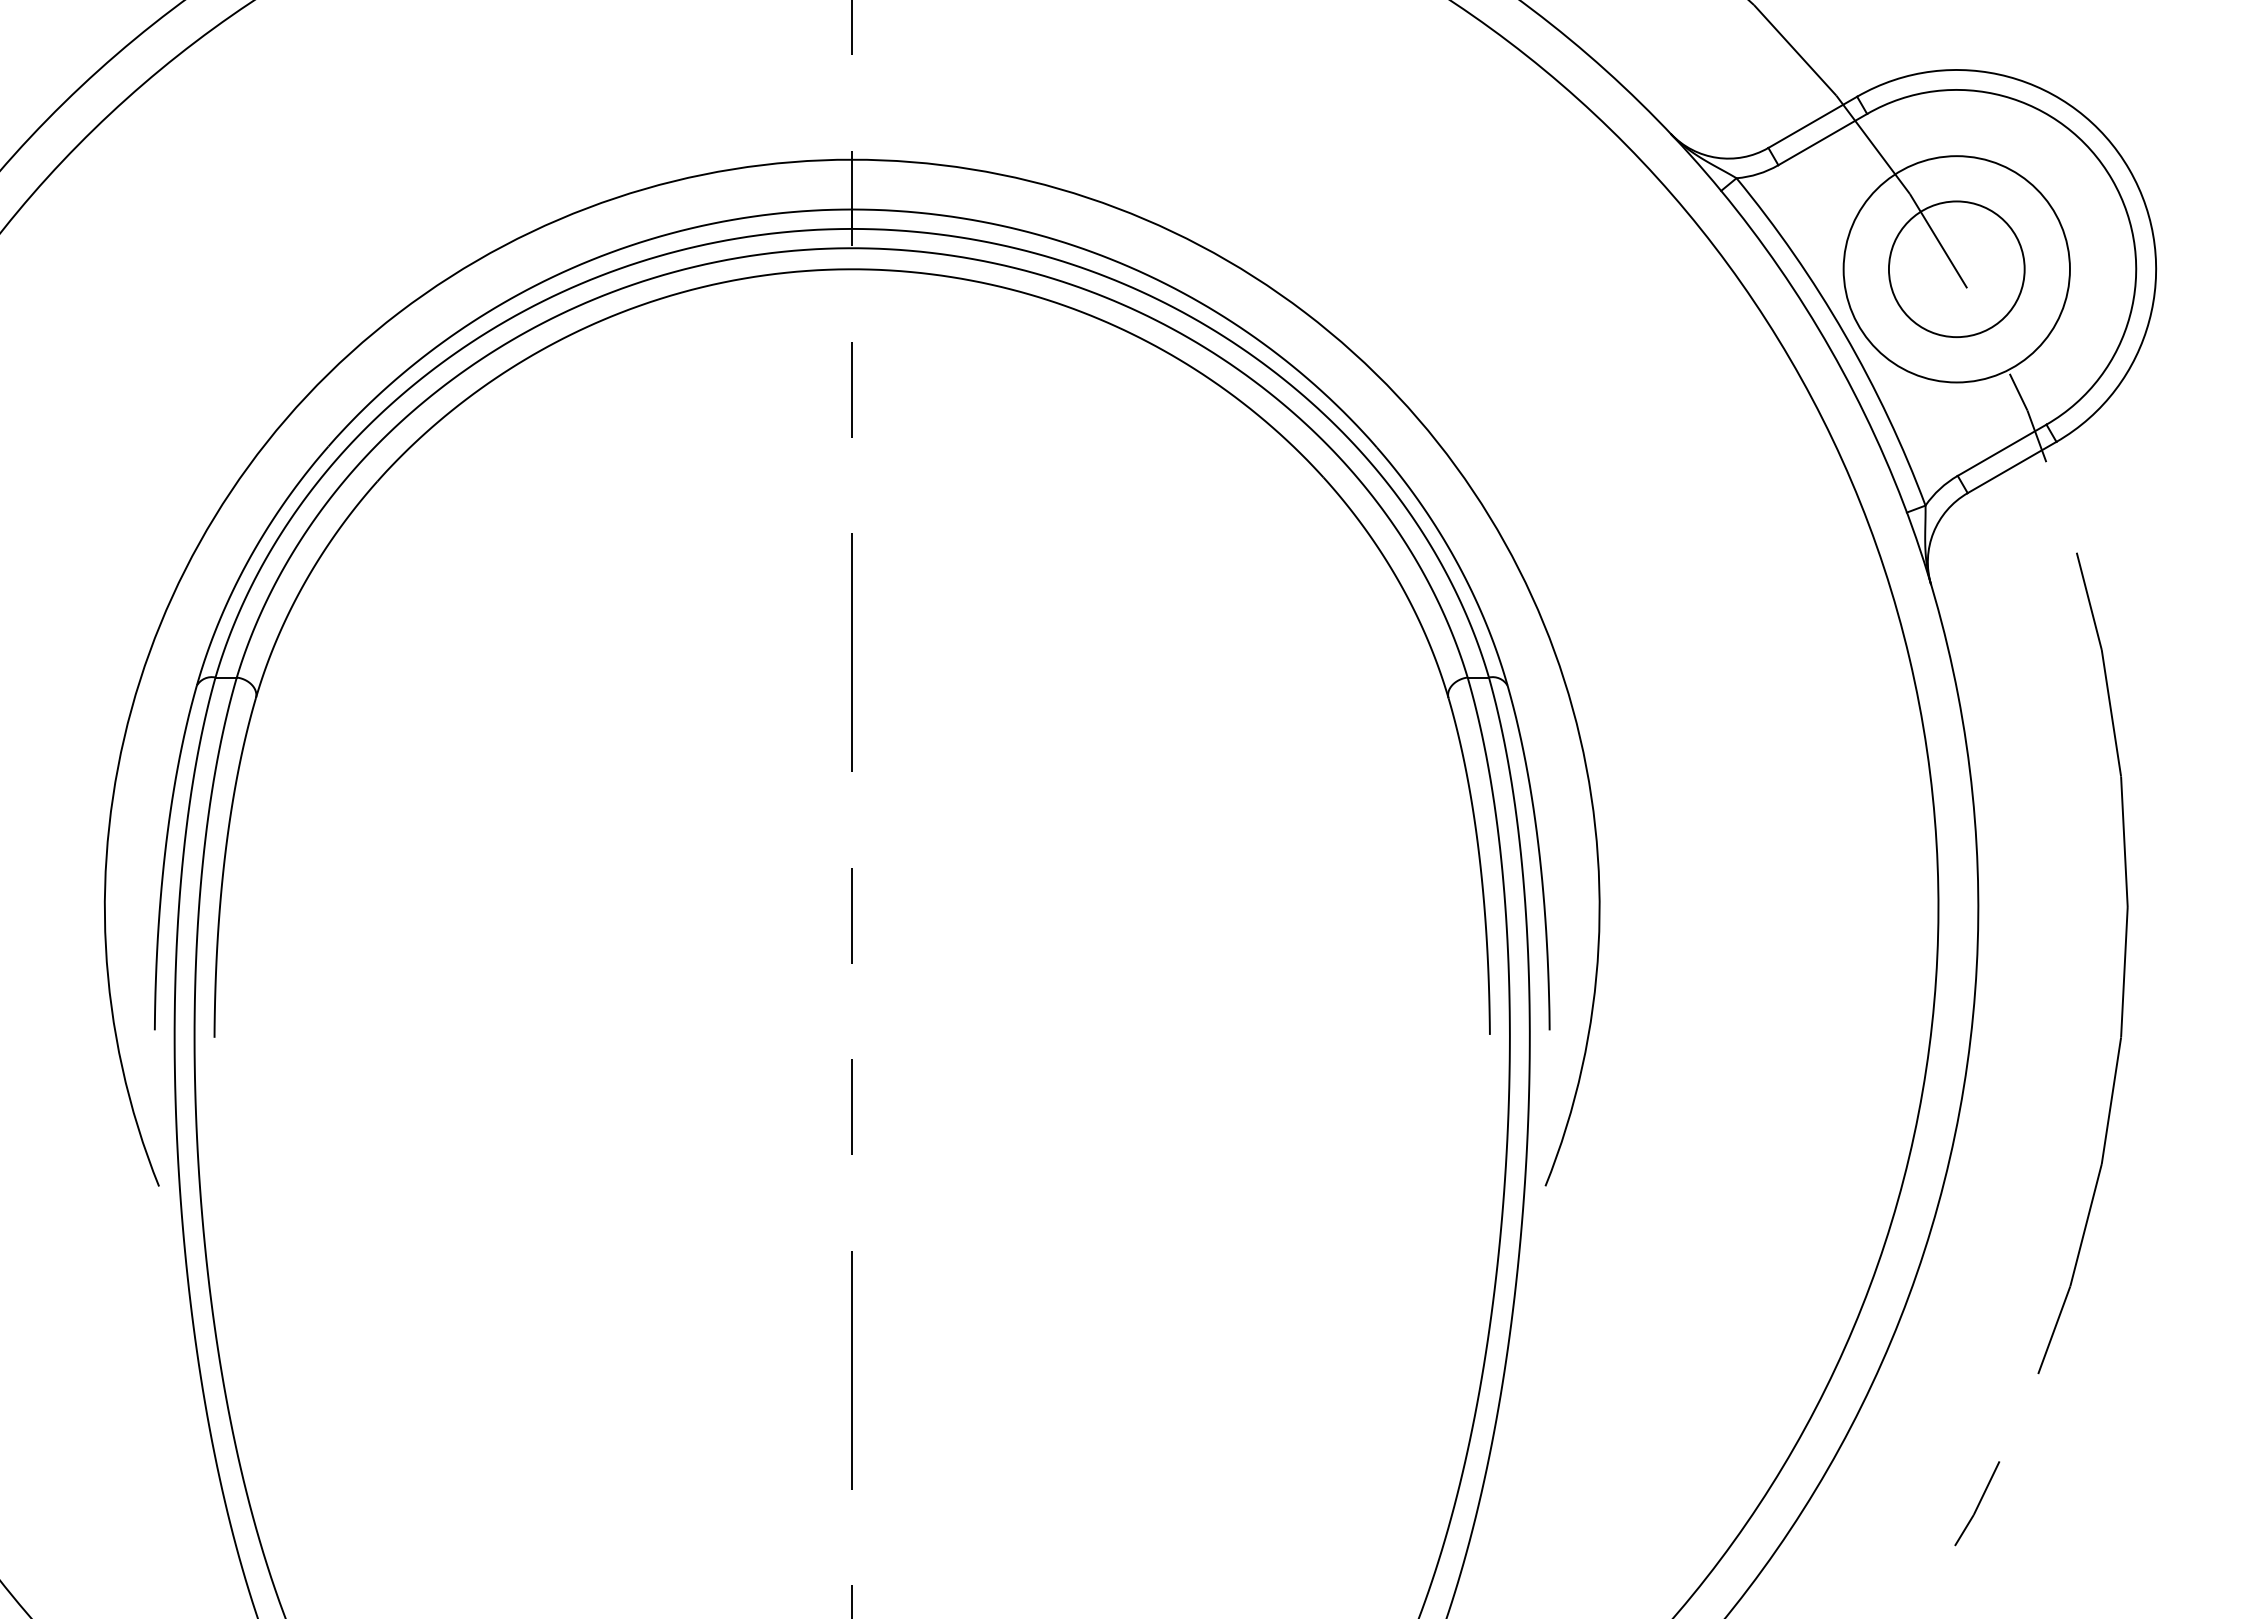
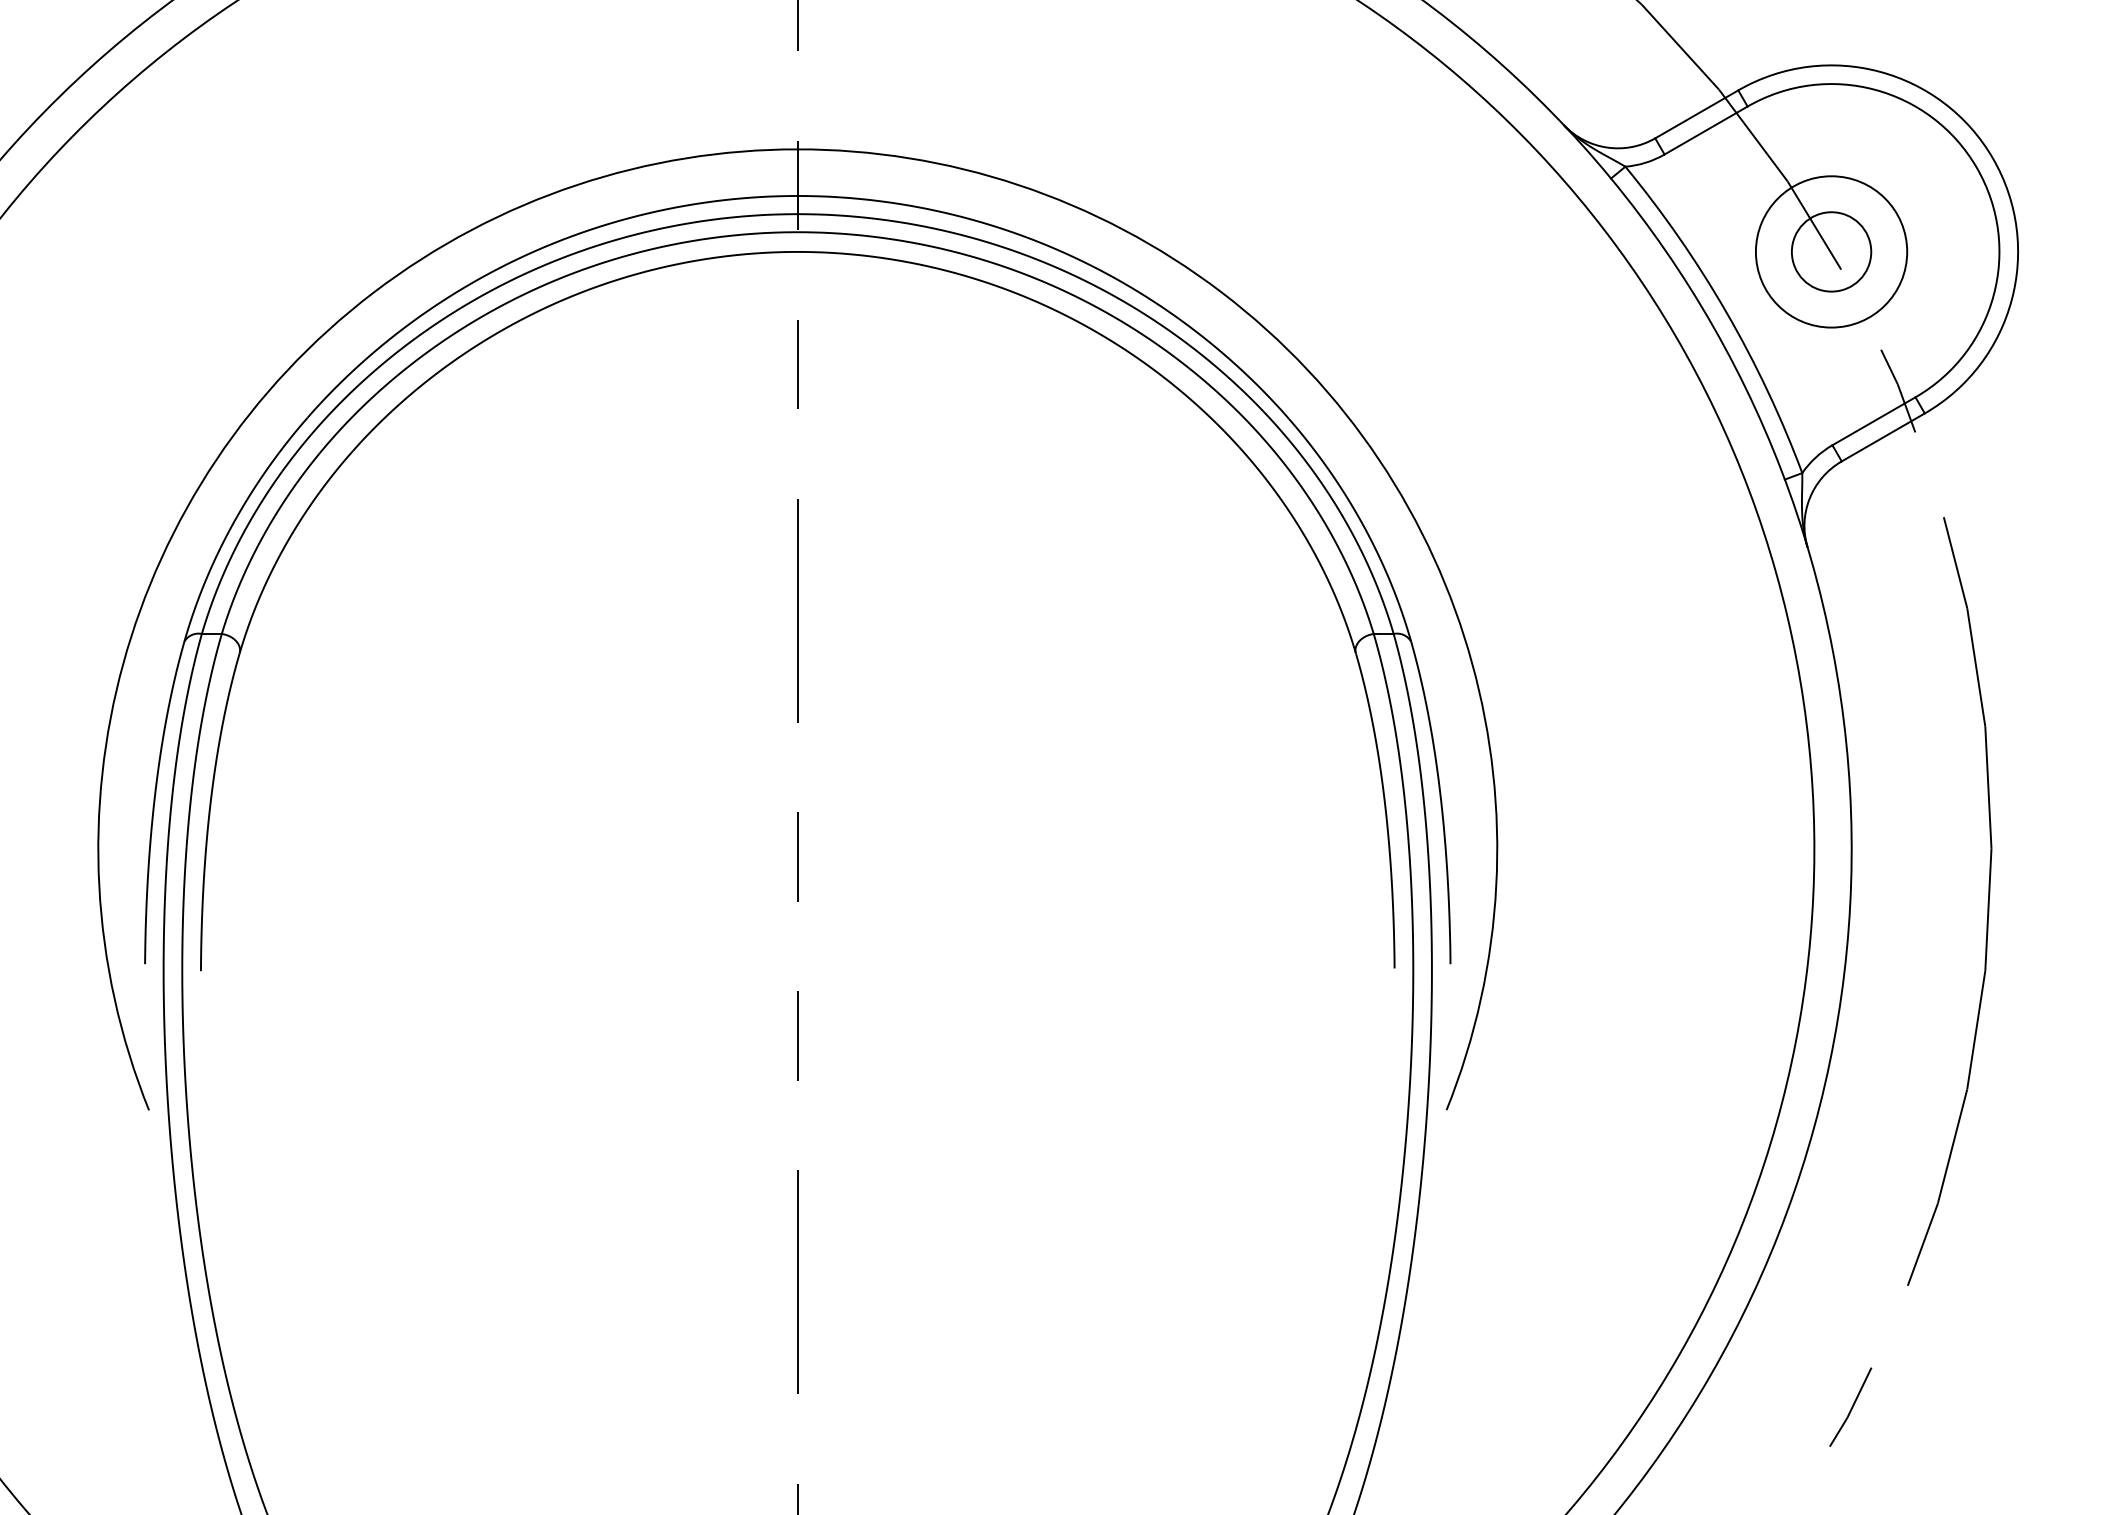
circle: (1956, 268) -> (1831, 251), size x0.62
circle: (1956, 269) -> (1831, 252), size x0.71

